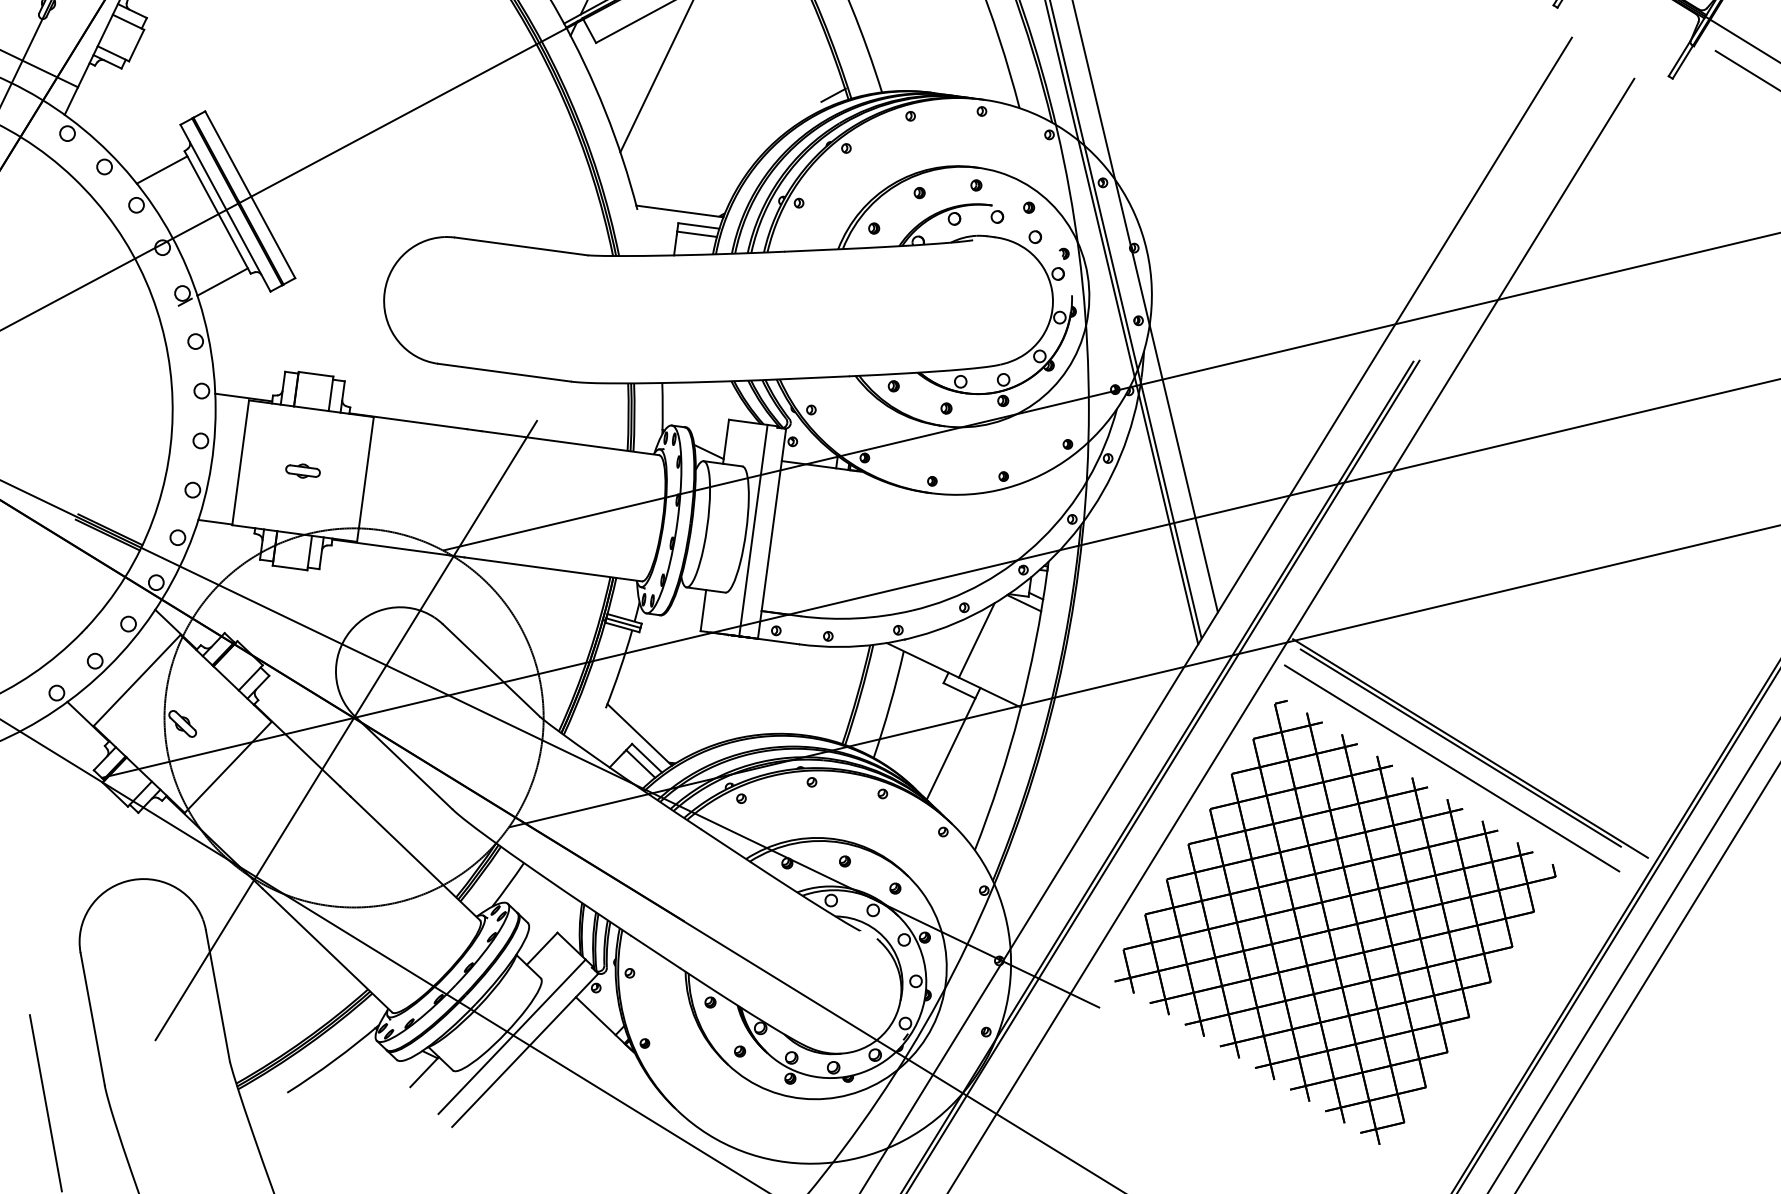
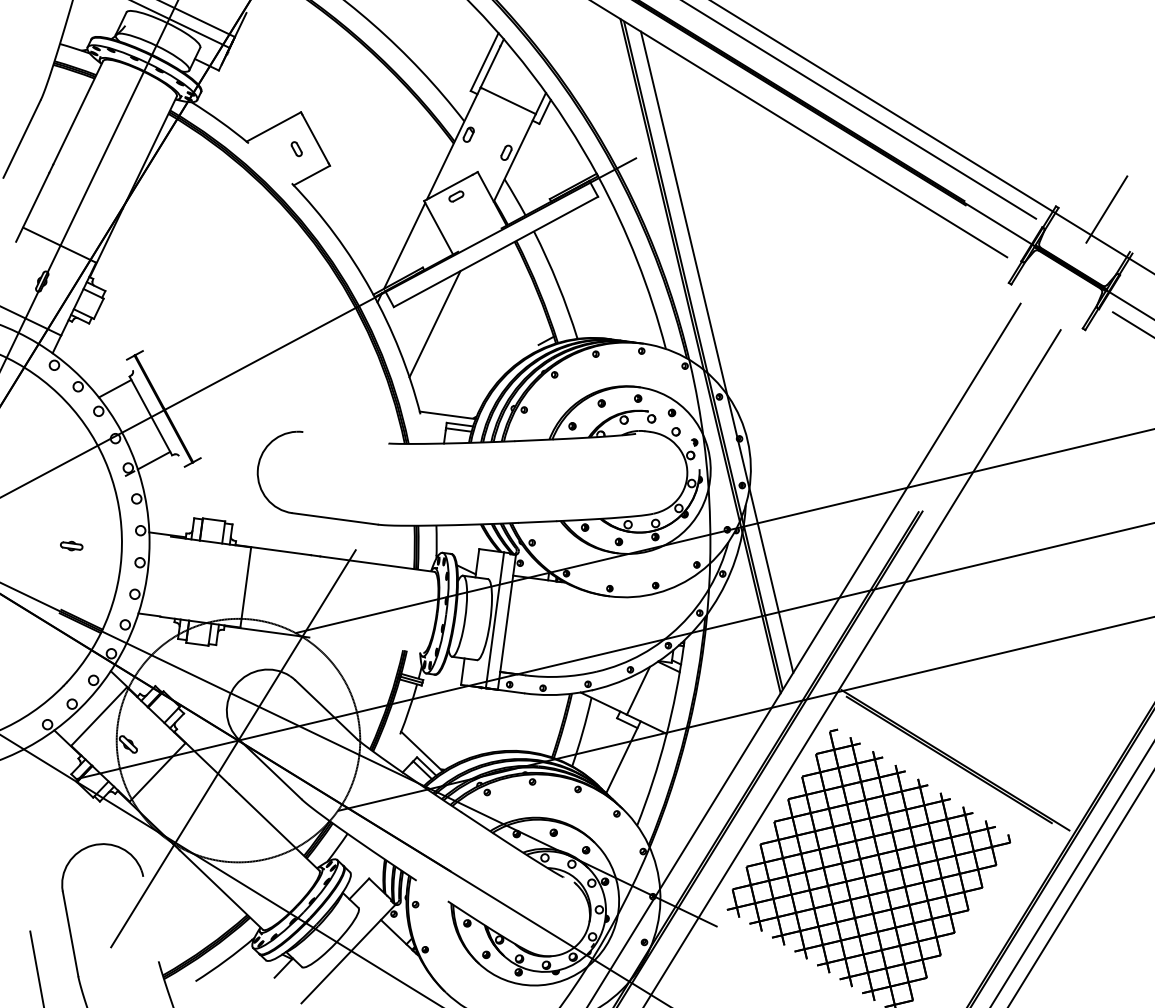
line: (249, 194) -> (171, 404), removed
line: (224, 207) -> (155, 412), removed
line: (520, 245) -> (345, 437), removed
line: (240, 462) -> (165, 576), removed
part: (302, 470) -> (71, 545), moved
line: (553, 568) -> (366, 644), removed
line: (1451, 767) -> (943, 772), removed
line: (654, 951) -> (431, 890), removed
line: (217, 994) -> (150, 918), removed
line: (511, 1035) -> (339, 944), removed

